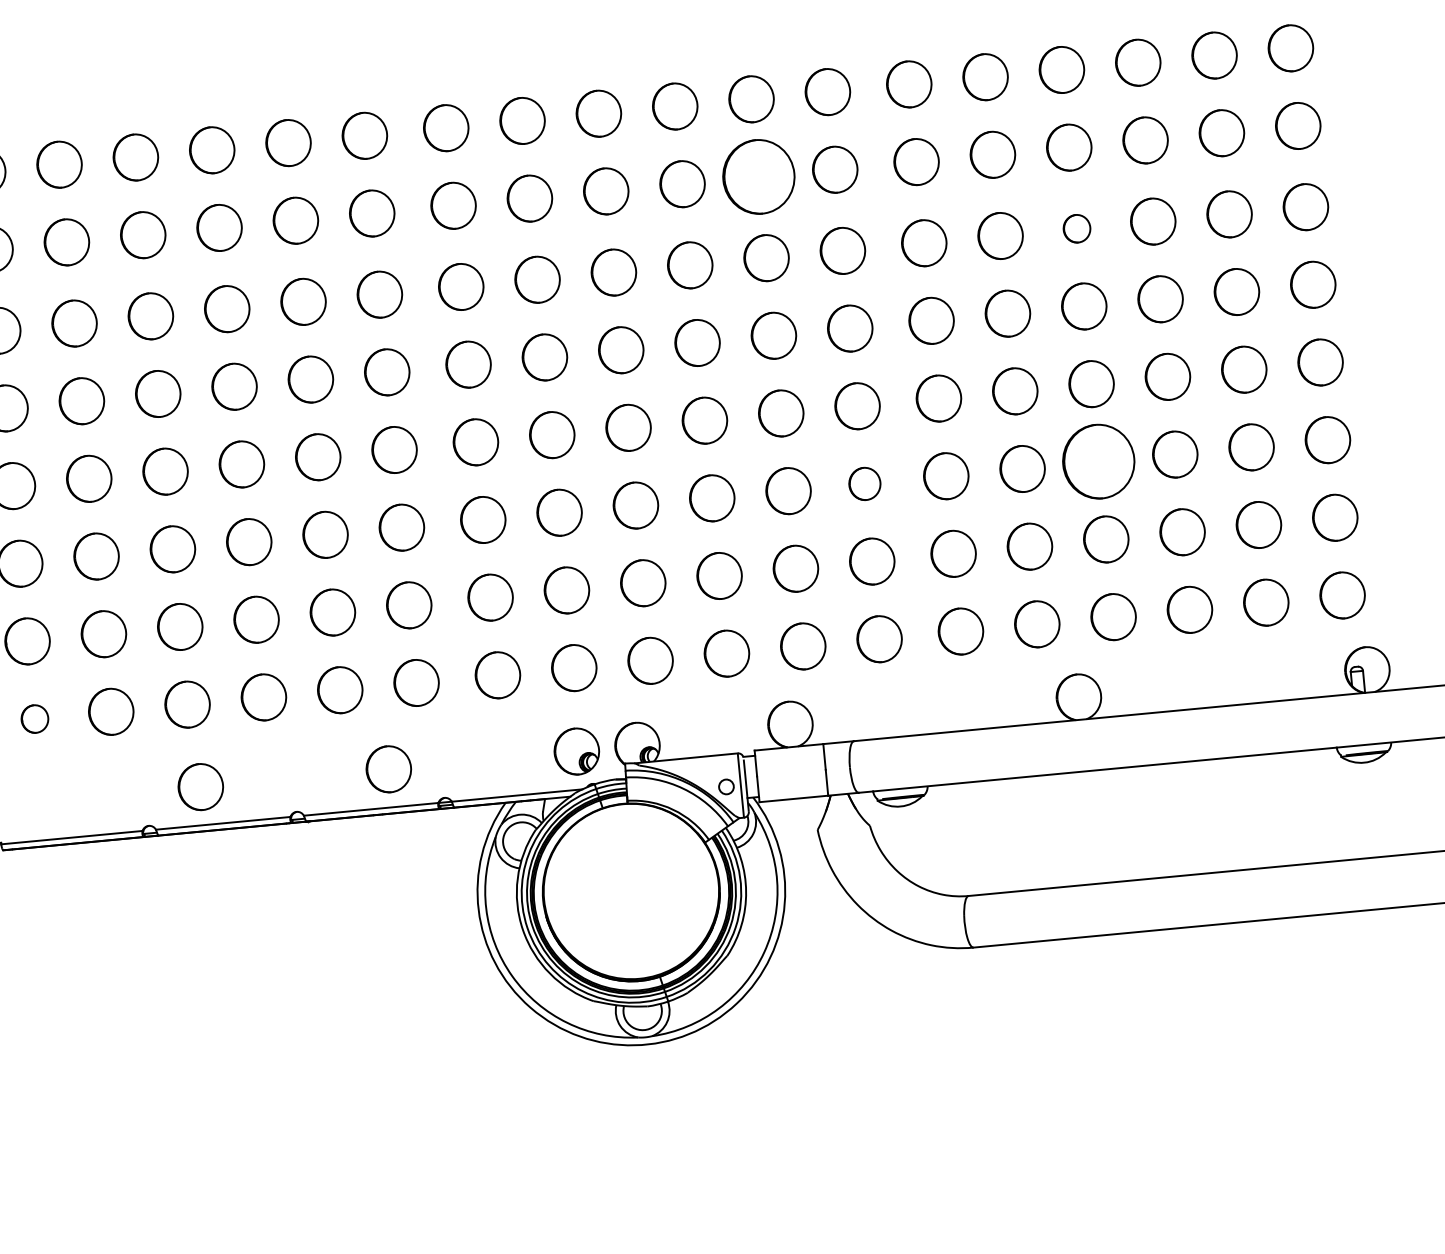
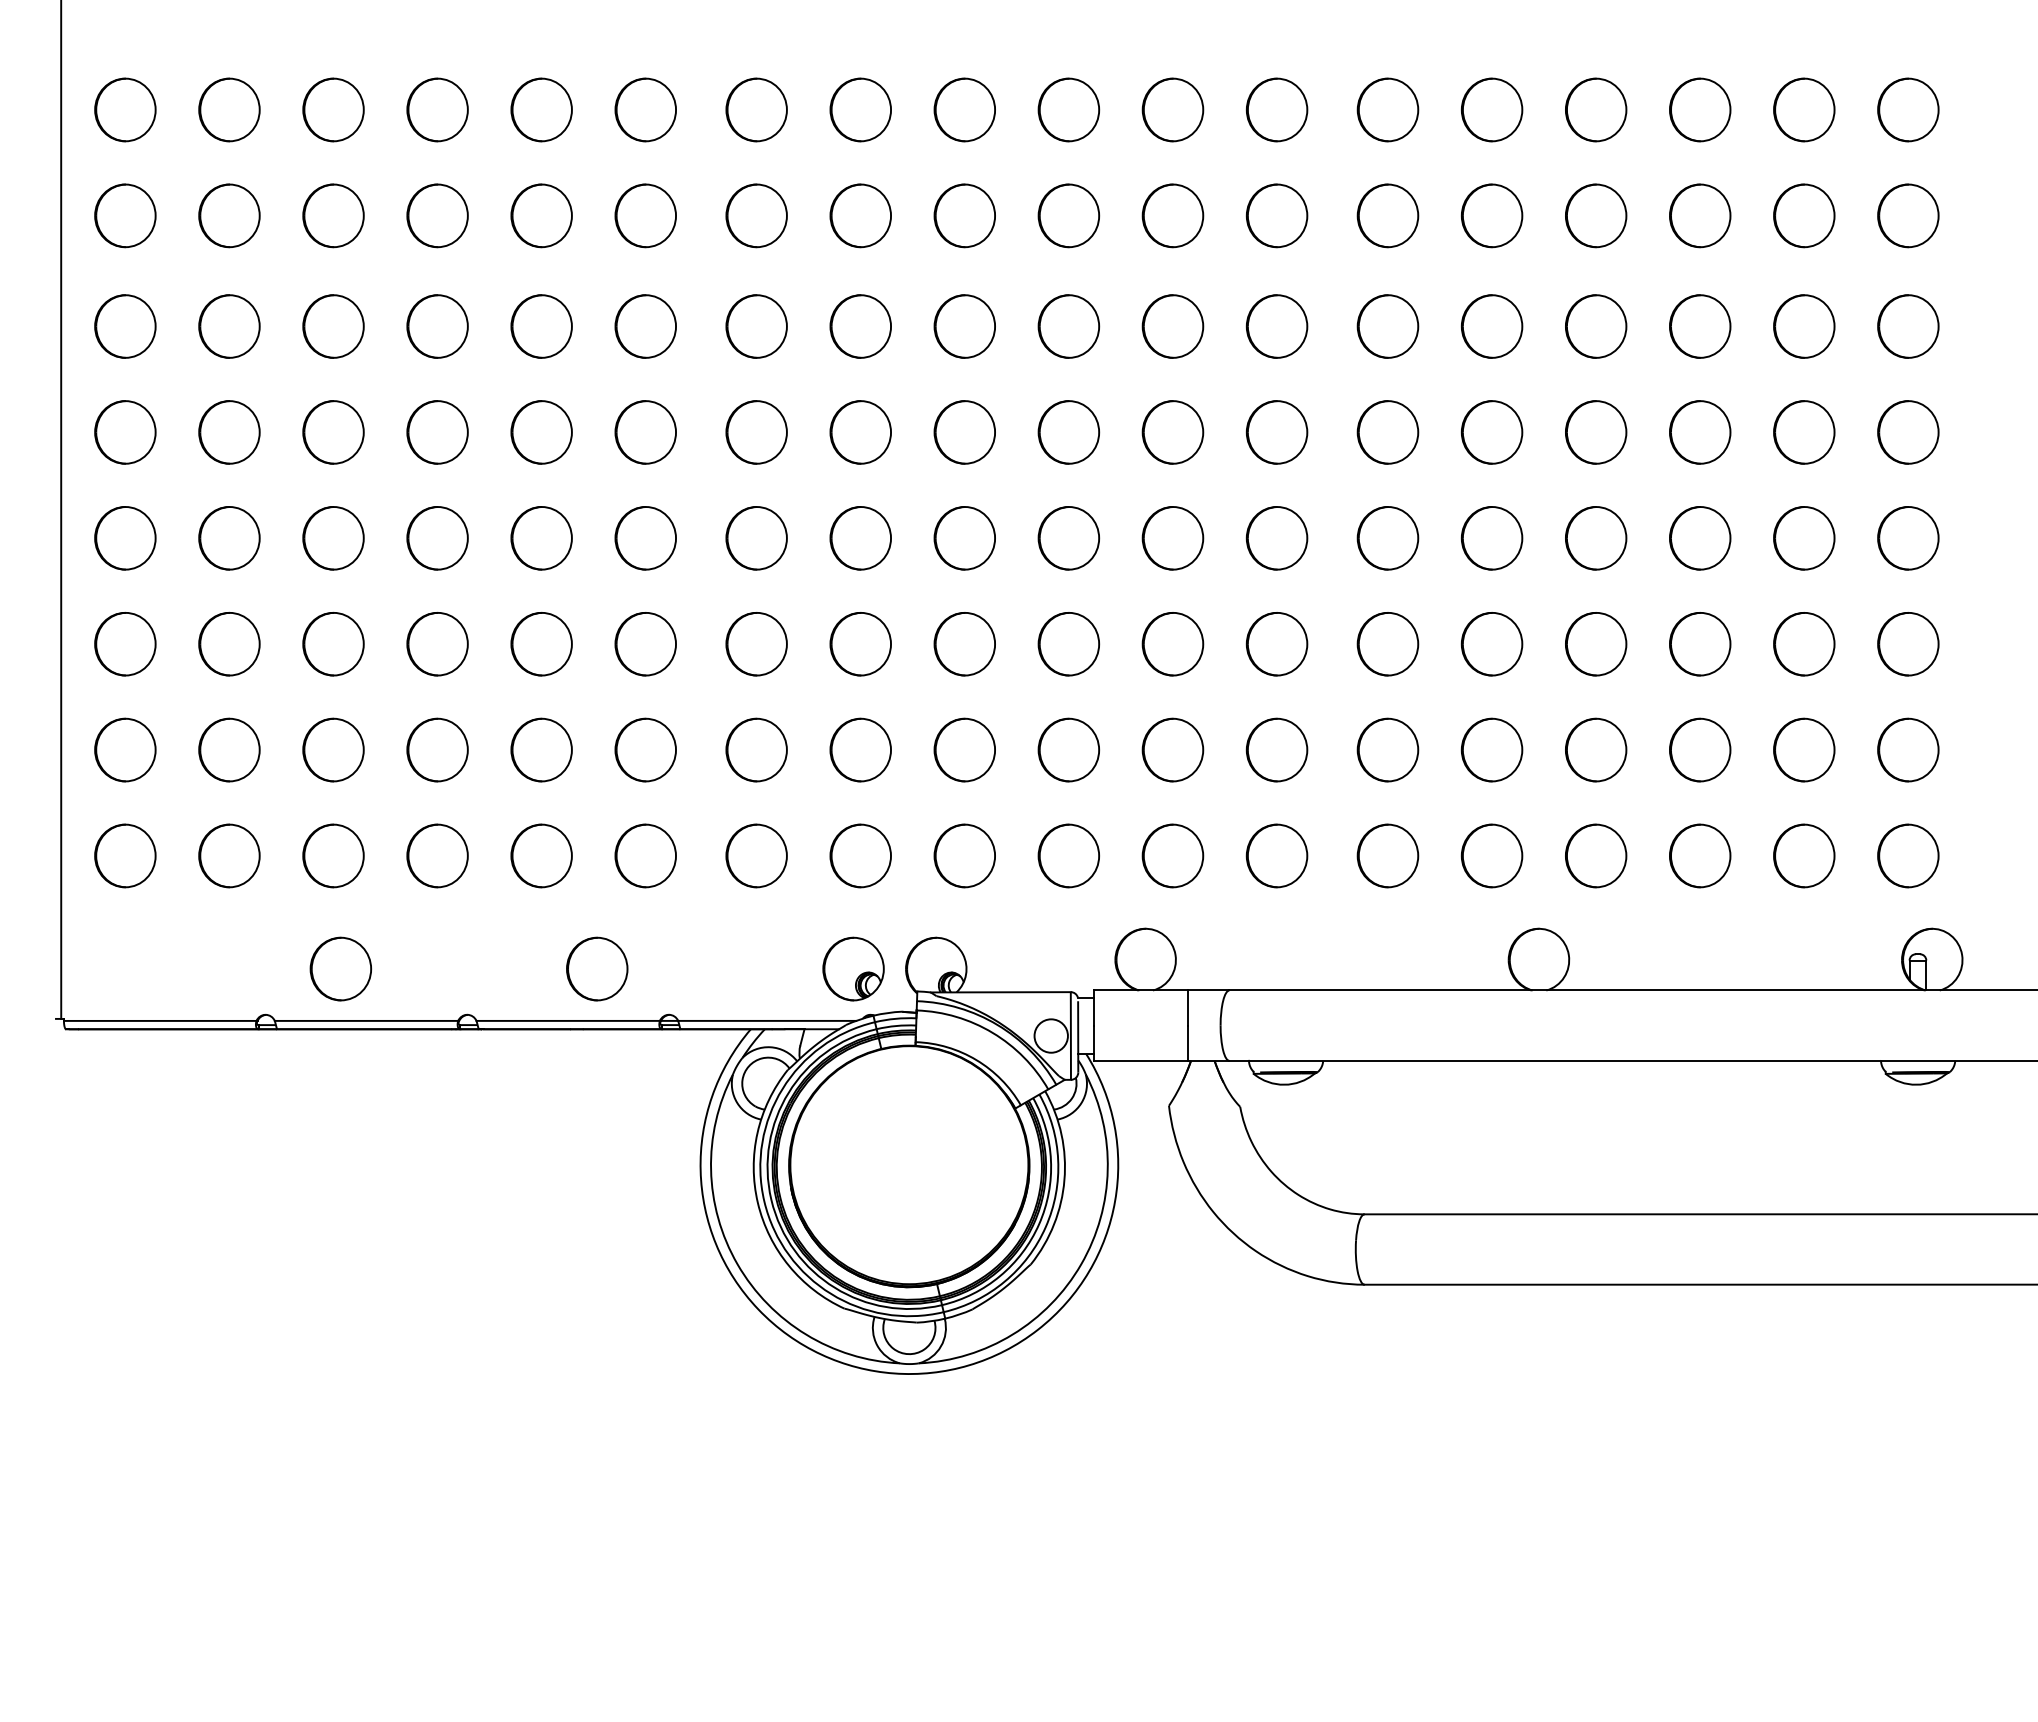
part: (758, 176) -> (1172, 215), size x0.62
part: (1077, 228) -> (1596, 326), size x1.67
part: (1099, 461) -> (1596, 644), size x0.62
part: (864, 484) -> (1276, 644), size x1.43
part: (34, 718) -> (125, 855), size x1.67
circle: (725, 786) -> (1050, 1035), size x1.67

